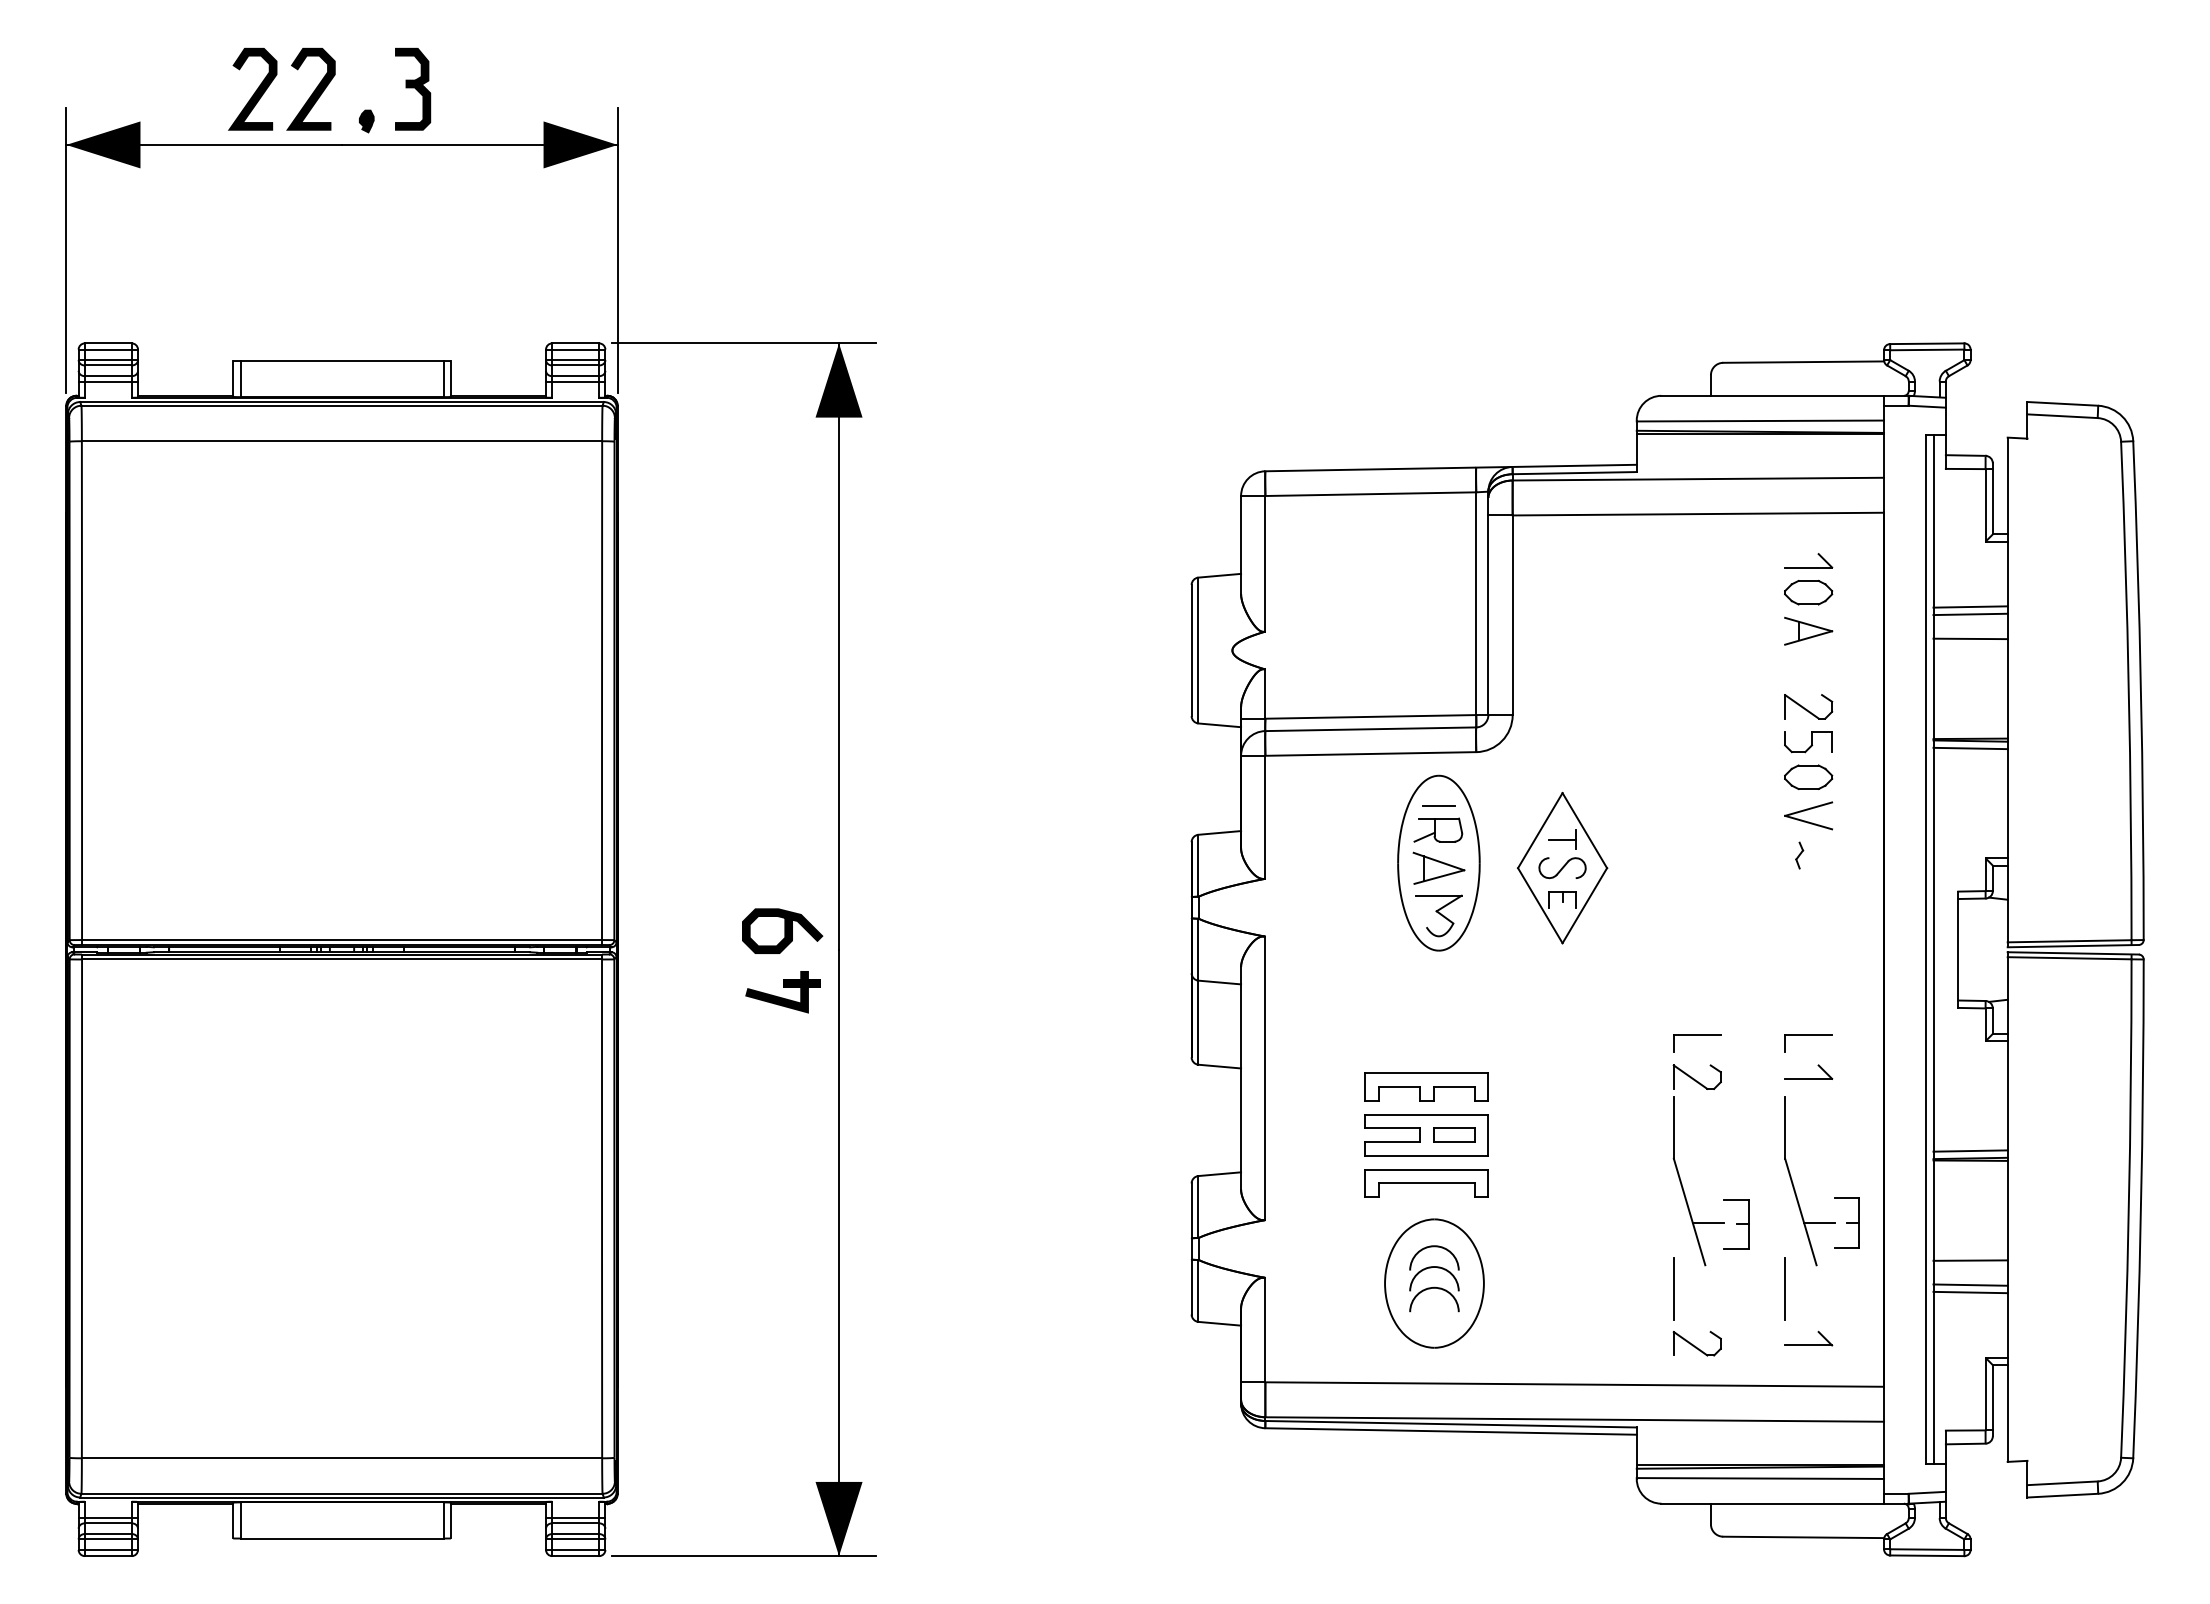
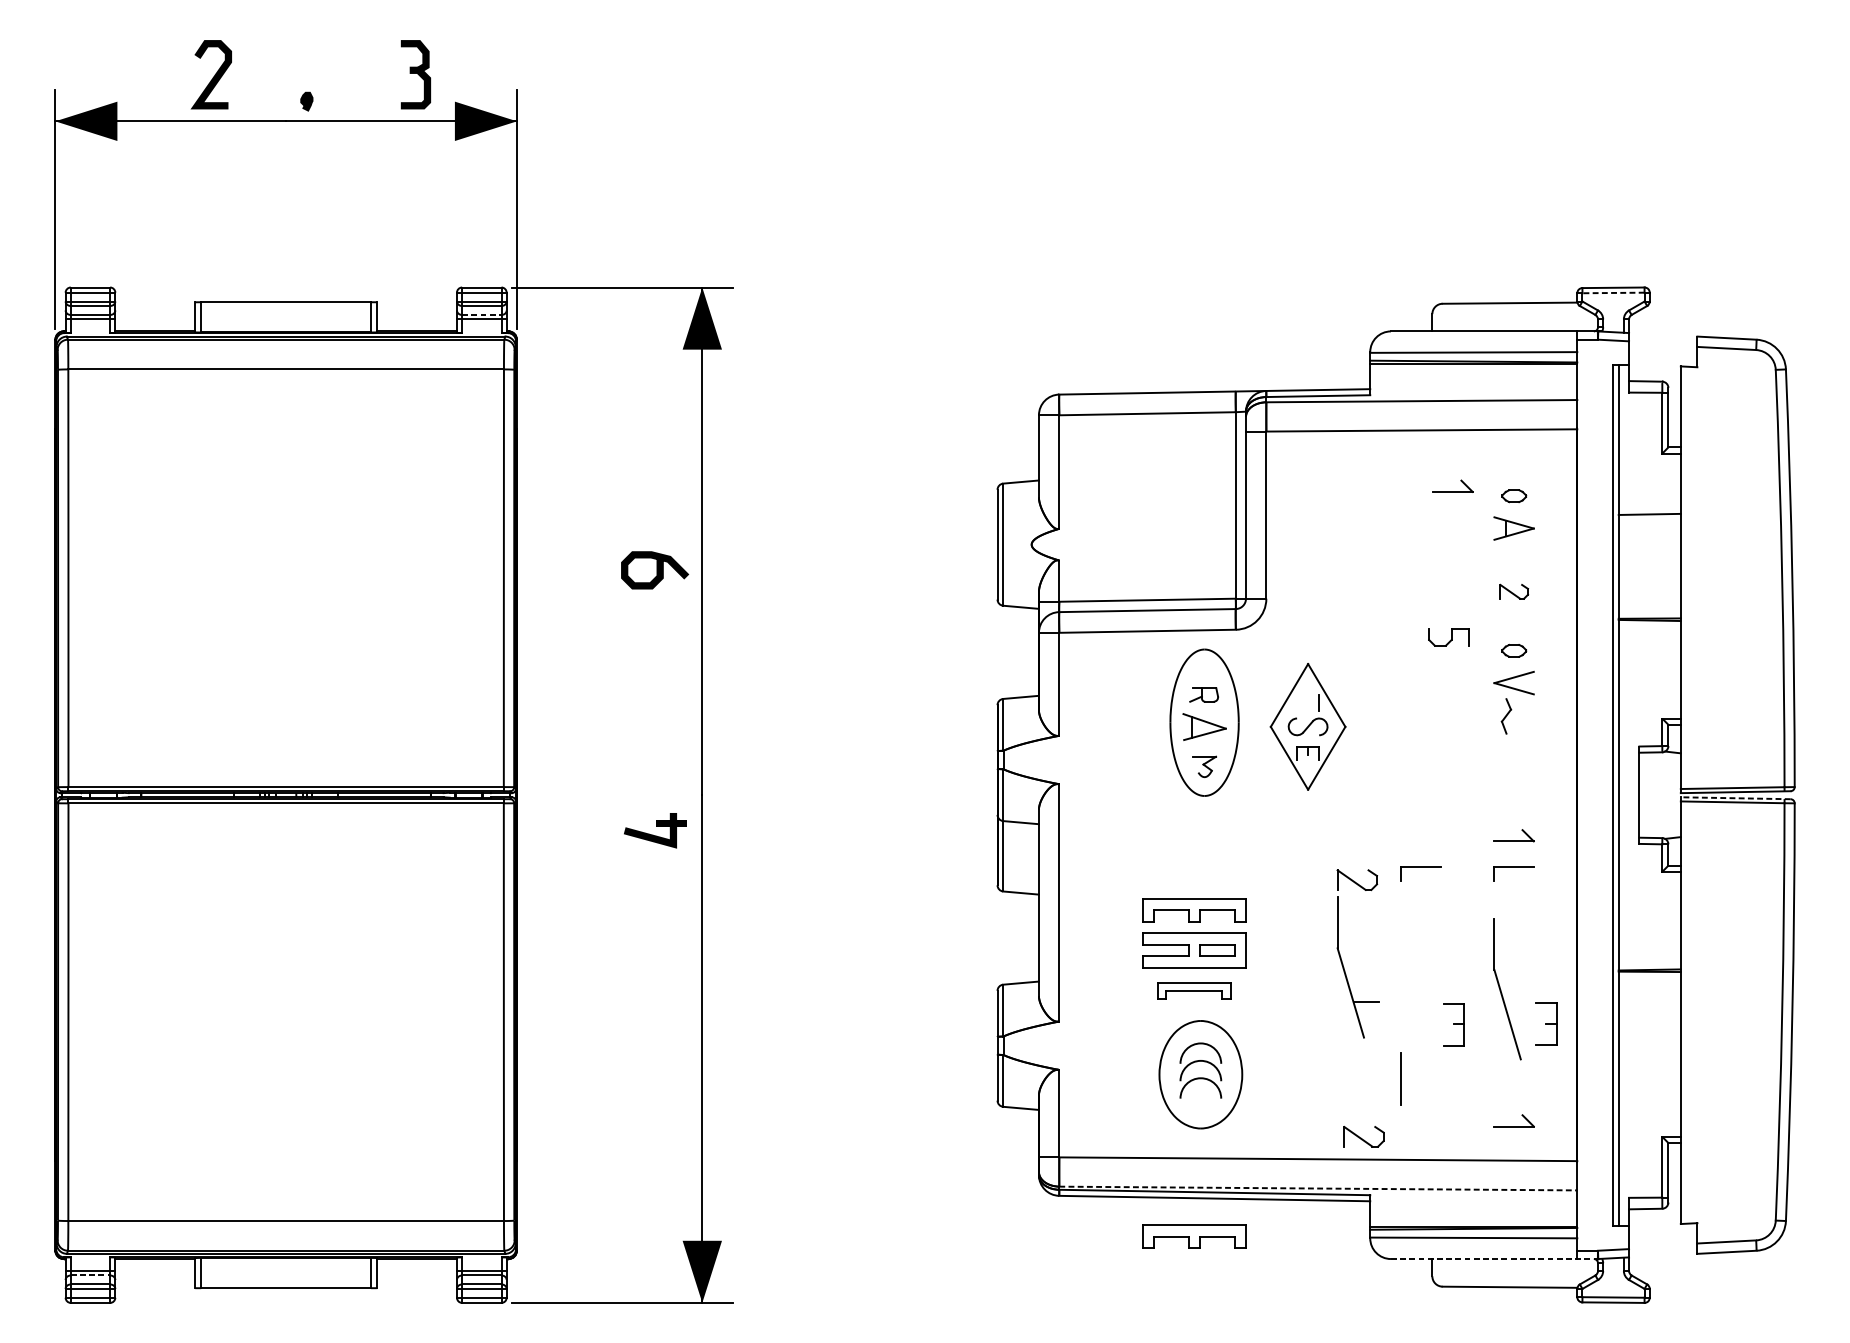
part: (413, 88) -> (416, 74), moved
curve: (314, 89) -> (263, 74), removed
line: (1926, 349) -> (1612, 292), solid -> dashed
line: (576, 376) -> (482, 315), solid -> dashed
part: (1808, 567) -> (1452, 491), moved
part: (1808, 592) -> (1514, 496), size x0.6
line: (1970, 606) -> (1649, 507), removed
line: (1970, 638) -> (1649, 534), removed
part: (1808, 706) -> (1514, 591), size x0.7
part: (1808, 742) -> (1448, 637), moved
line: (1970, 748) -> (1649, 626), removed
part: (1808, 777) -> (1514, 650), size x0.6
line: (1438, 806) -> (1204, 675), removed
part: (1438, 829) -> (1204, 694), size x0.7
line: (1562, 839) -> (1308, 702), removed
part: (1799, 855) -> (1506, 716), size x1.6
part: (1438, 915) -> (1204, 766), size x0.6
curve: (784, 930) -> (656, 569), moved
line: (2073, 953) -> (1735, 798), solid -> dashed
part: (1808, 1078) -> (1514, 841), moved
line: (1970, 1150) -> (1649, 963), removed
part: (1678, 1170) -> (1341, 958), moved
part: (1426, 1183) -> (1194, 990), size x0.7
line: (1819, 1223) -> (1523, 1024), removed
line: (1970, 1260) -> (1649, 1055), removed
line: (1970, 1284) -> (1649, 1075), removed
line: (1785, 1288) -> (1494, 1078), removed
line: (1970, 1292) -> (1649, 1082), removed
part: (1696, 1343) -> (1363, 1136), moved
line: (1575, 1419) -> (1318, 1188), solid -> dashed
part: (1426, 1476) -> (1194, 1236), added
line: (1788, 1503) -> (1497, 1258), solid -> dashed
line: (108, 1523) -> (90, 1275), solid -> dashed

